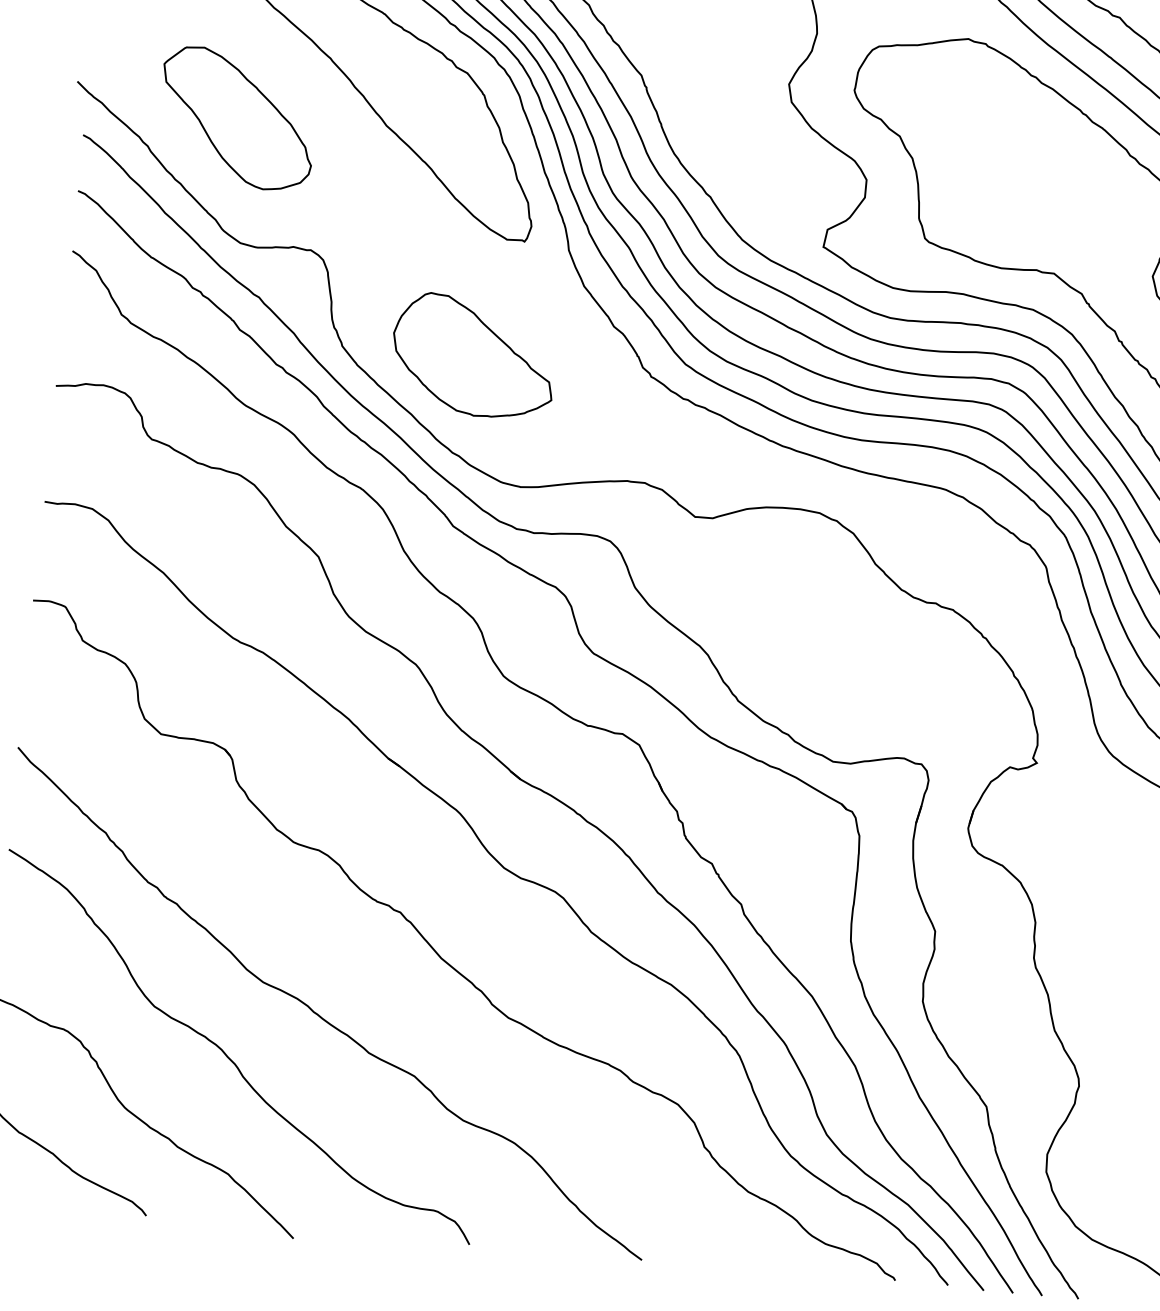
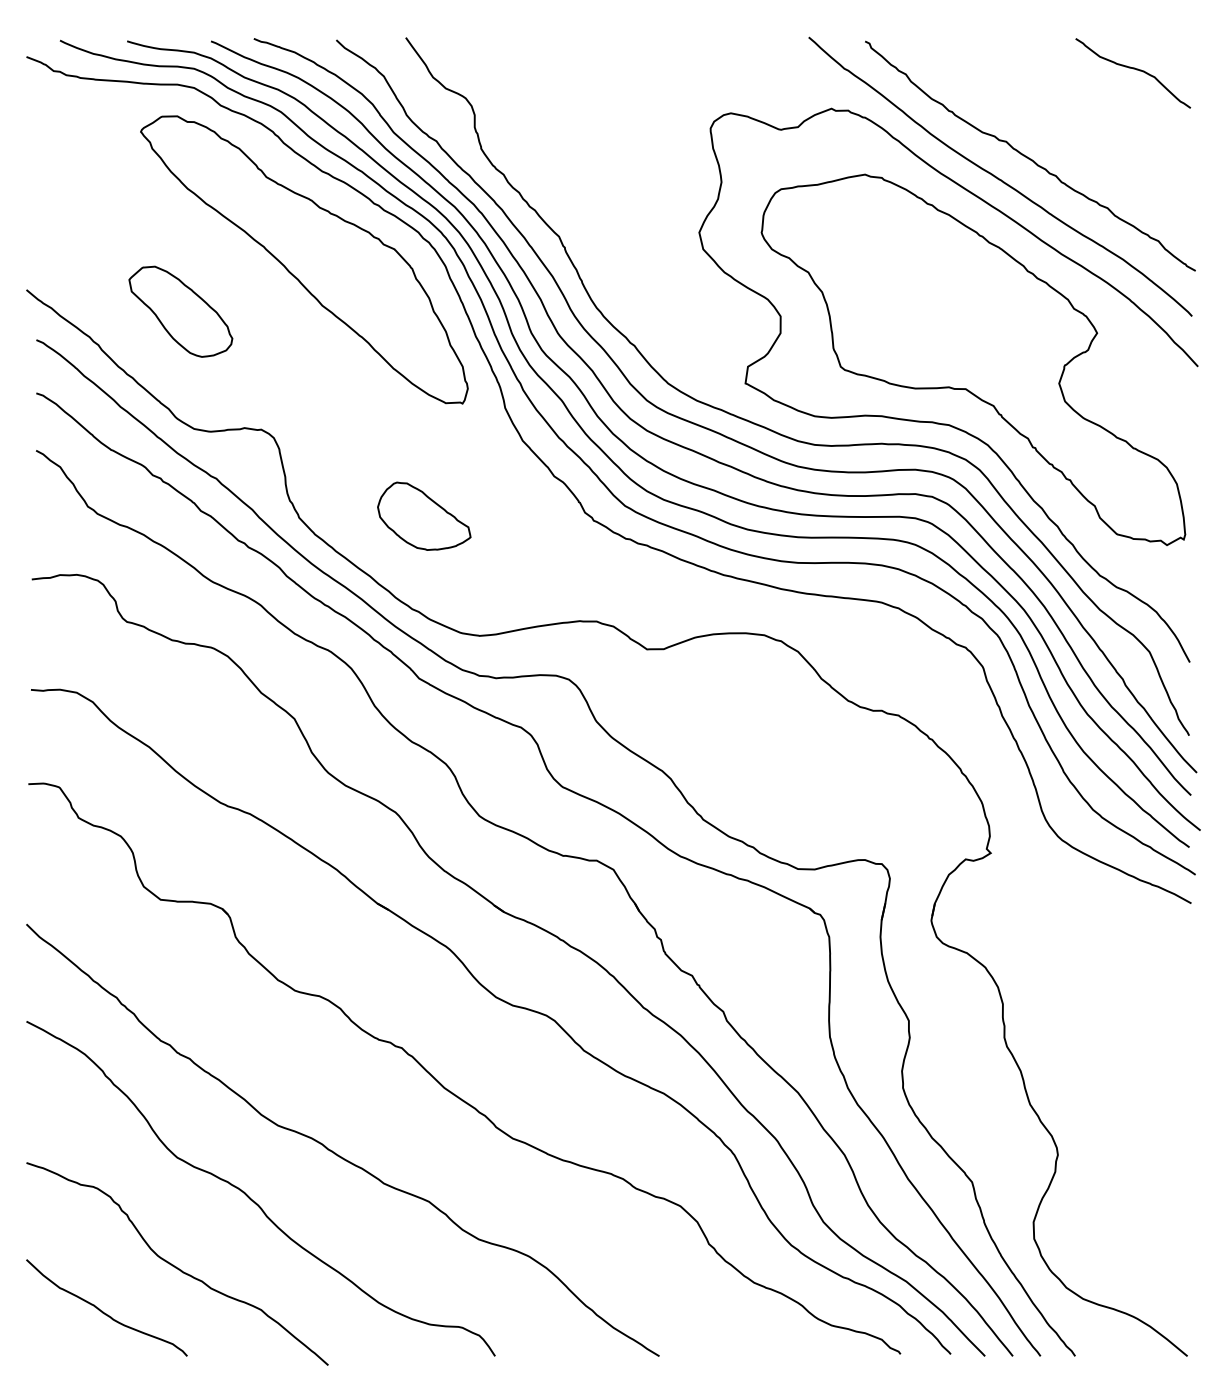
part: (237, 118) -> (180, 311), size x0.7
part: (473, 356) -> (424, 516), size x0.6

